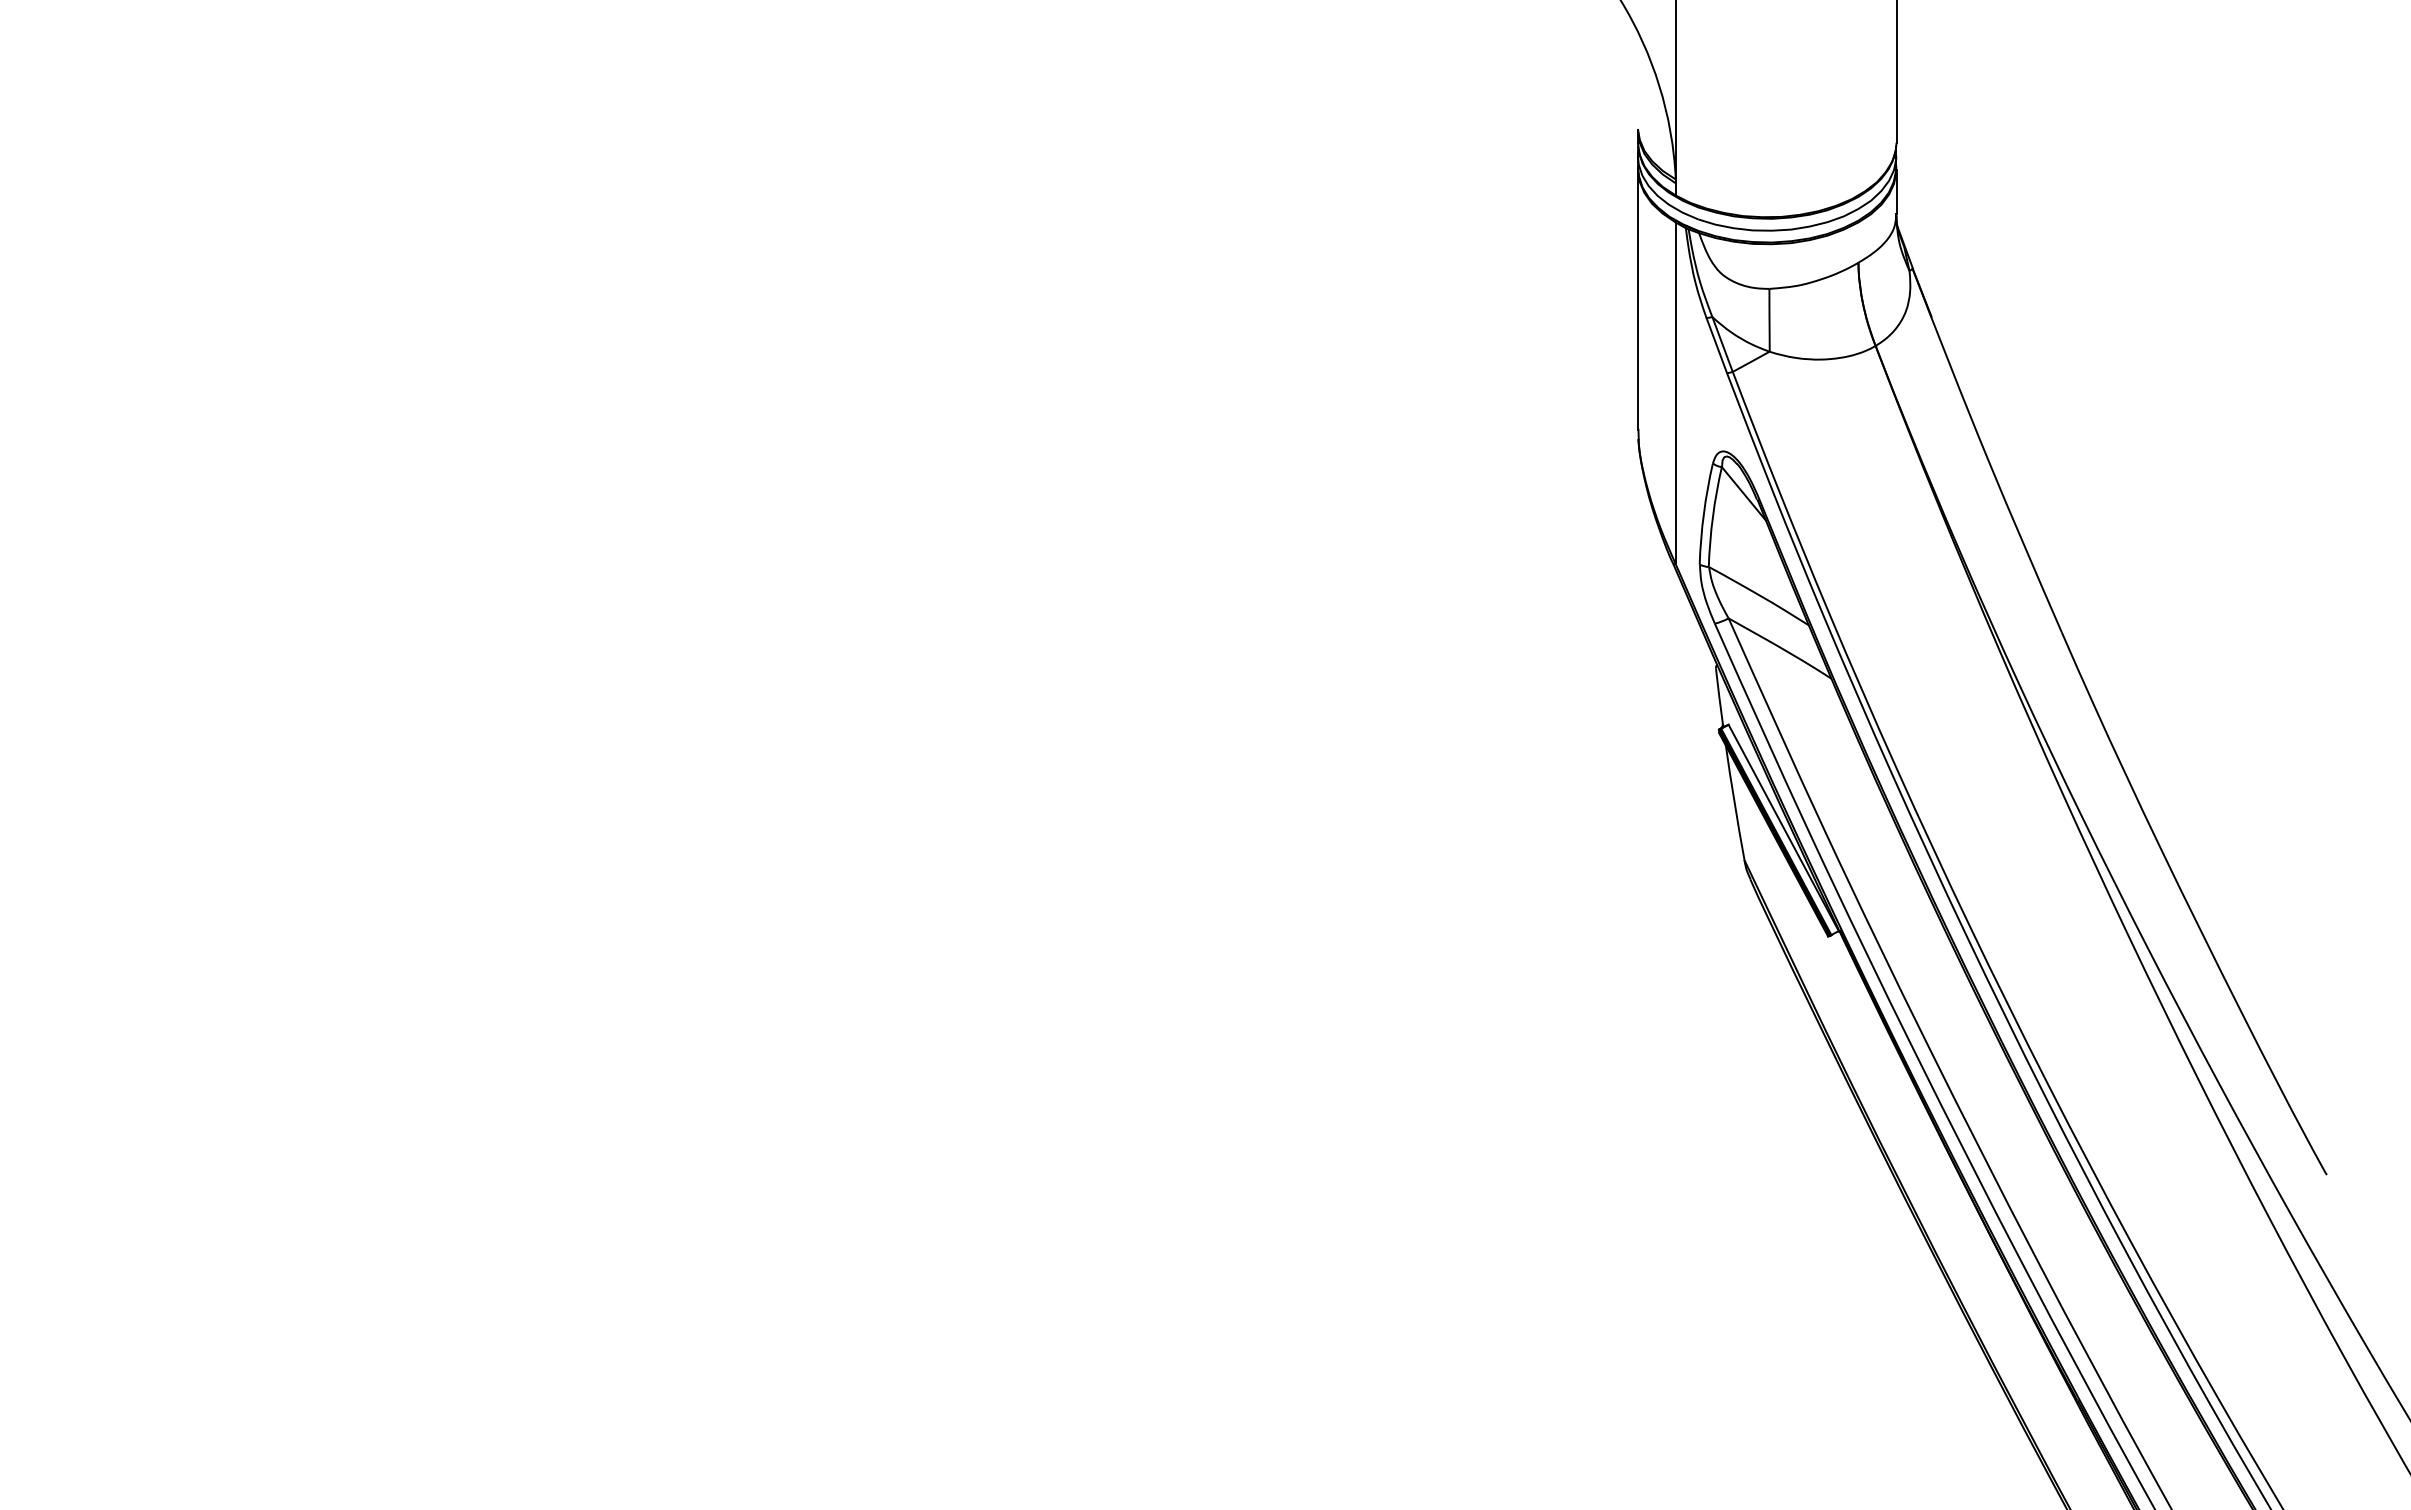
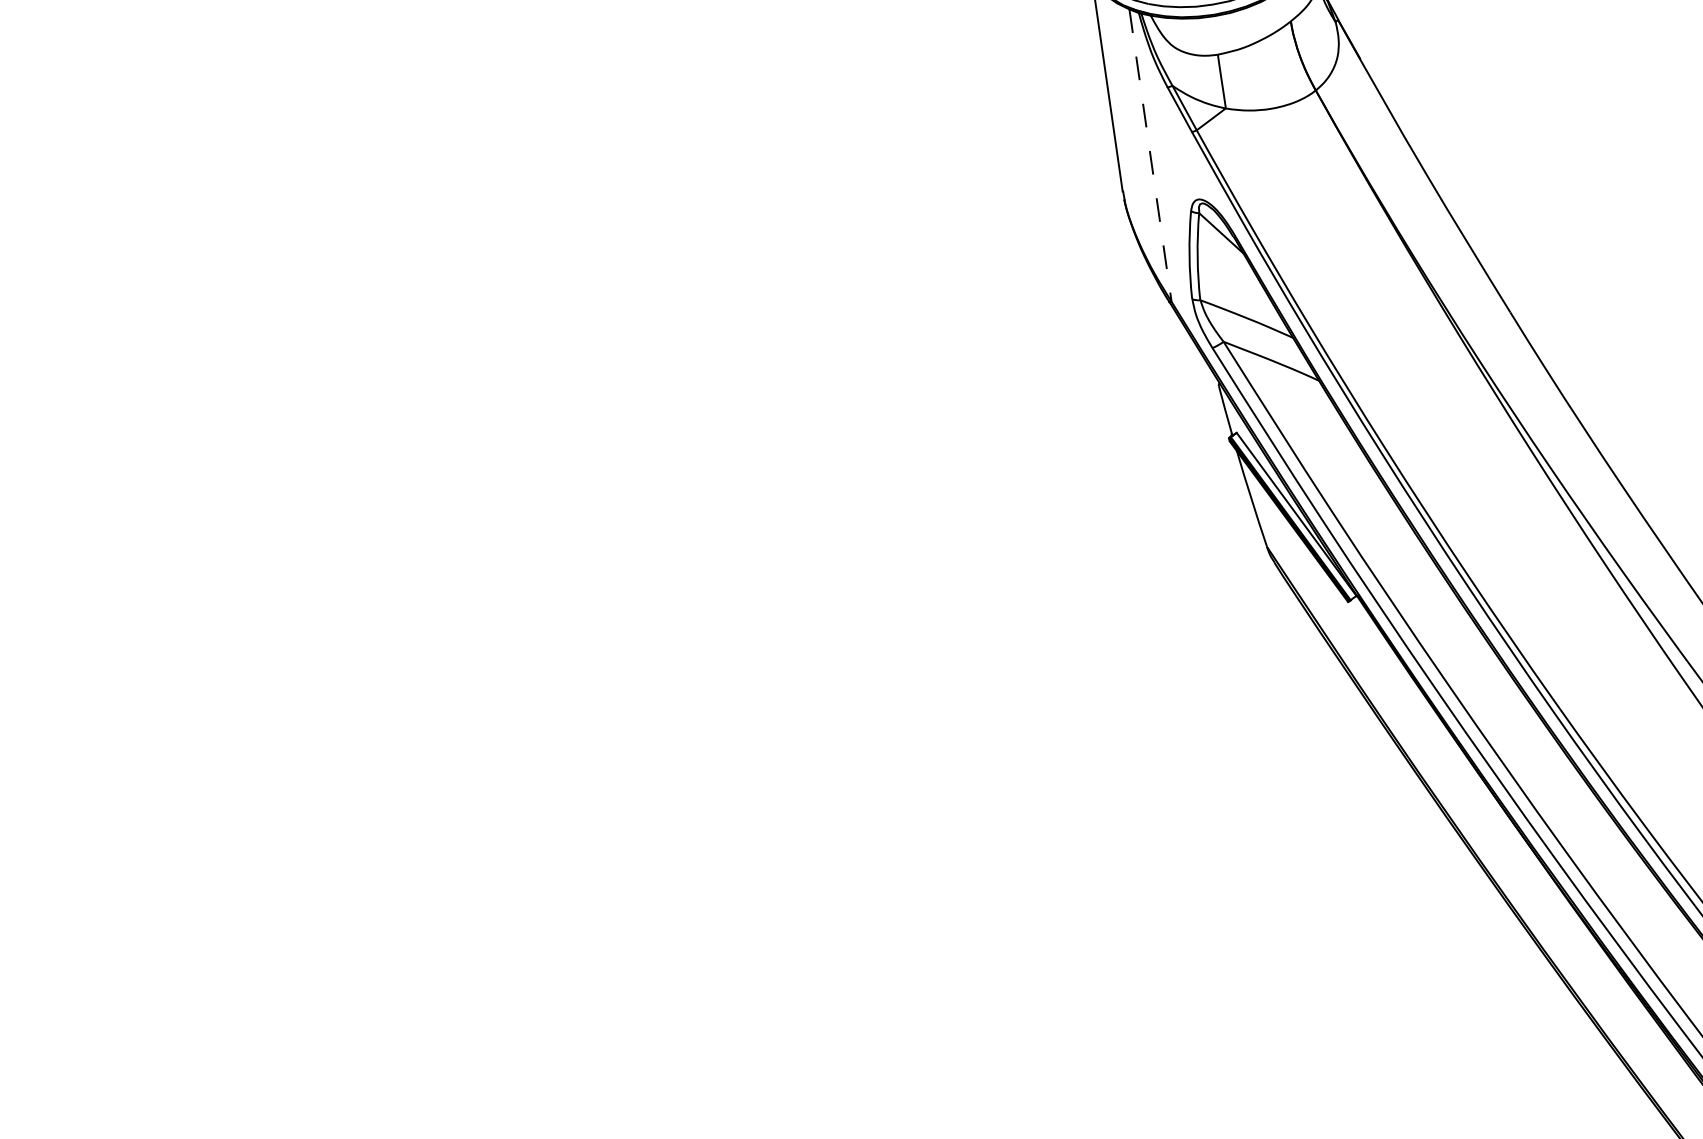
line: (1675, 393) -> (1150, 155), solid -> dashed

